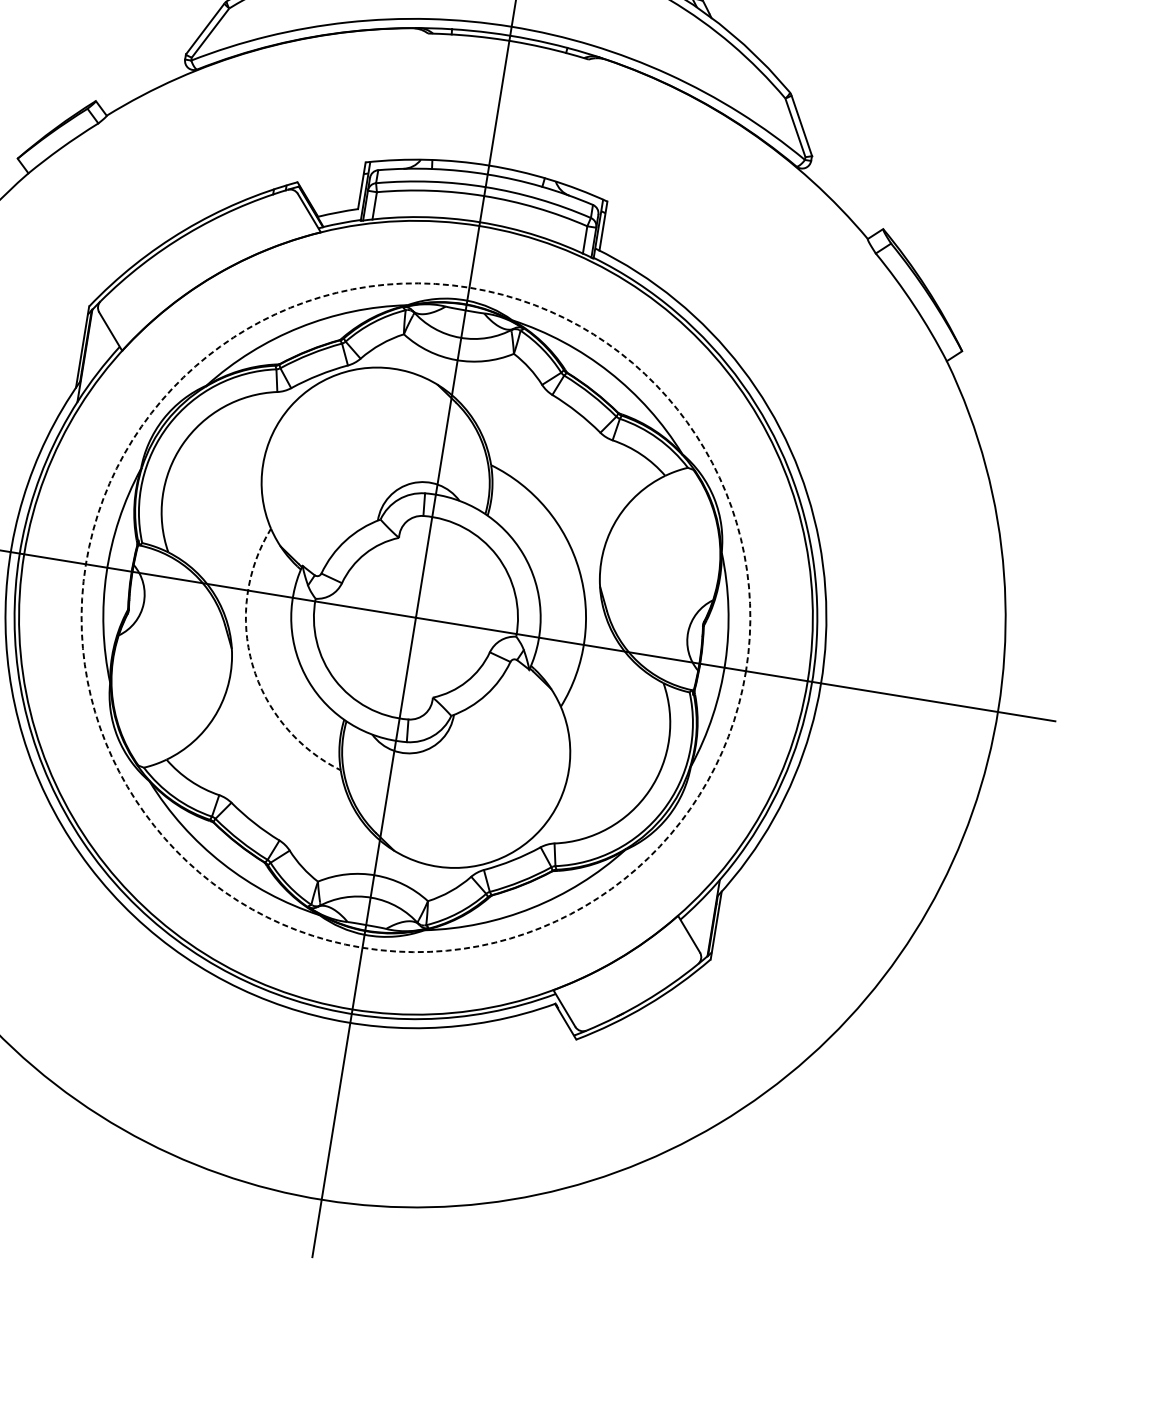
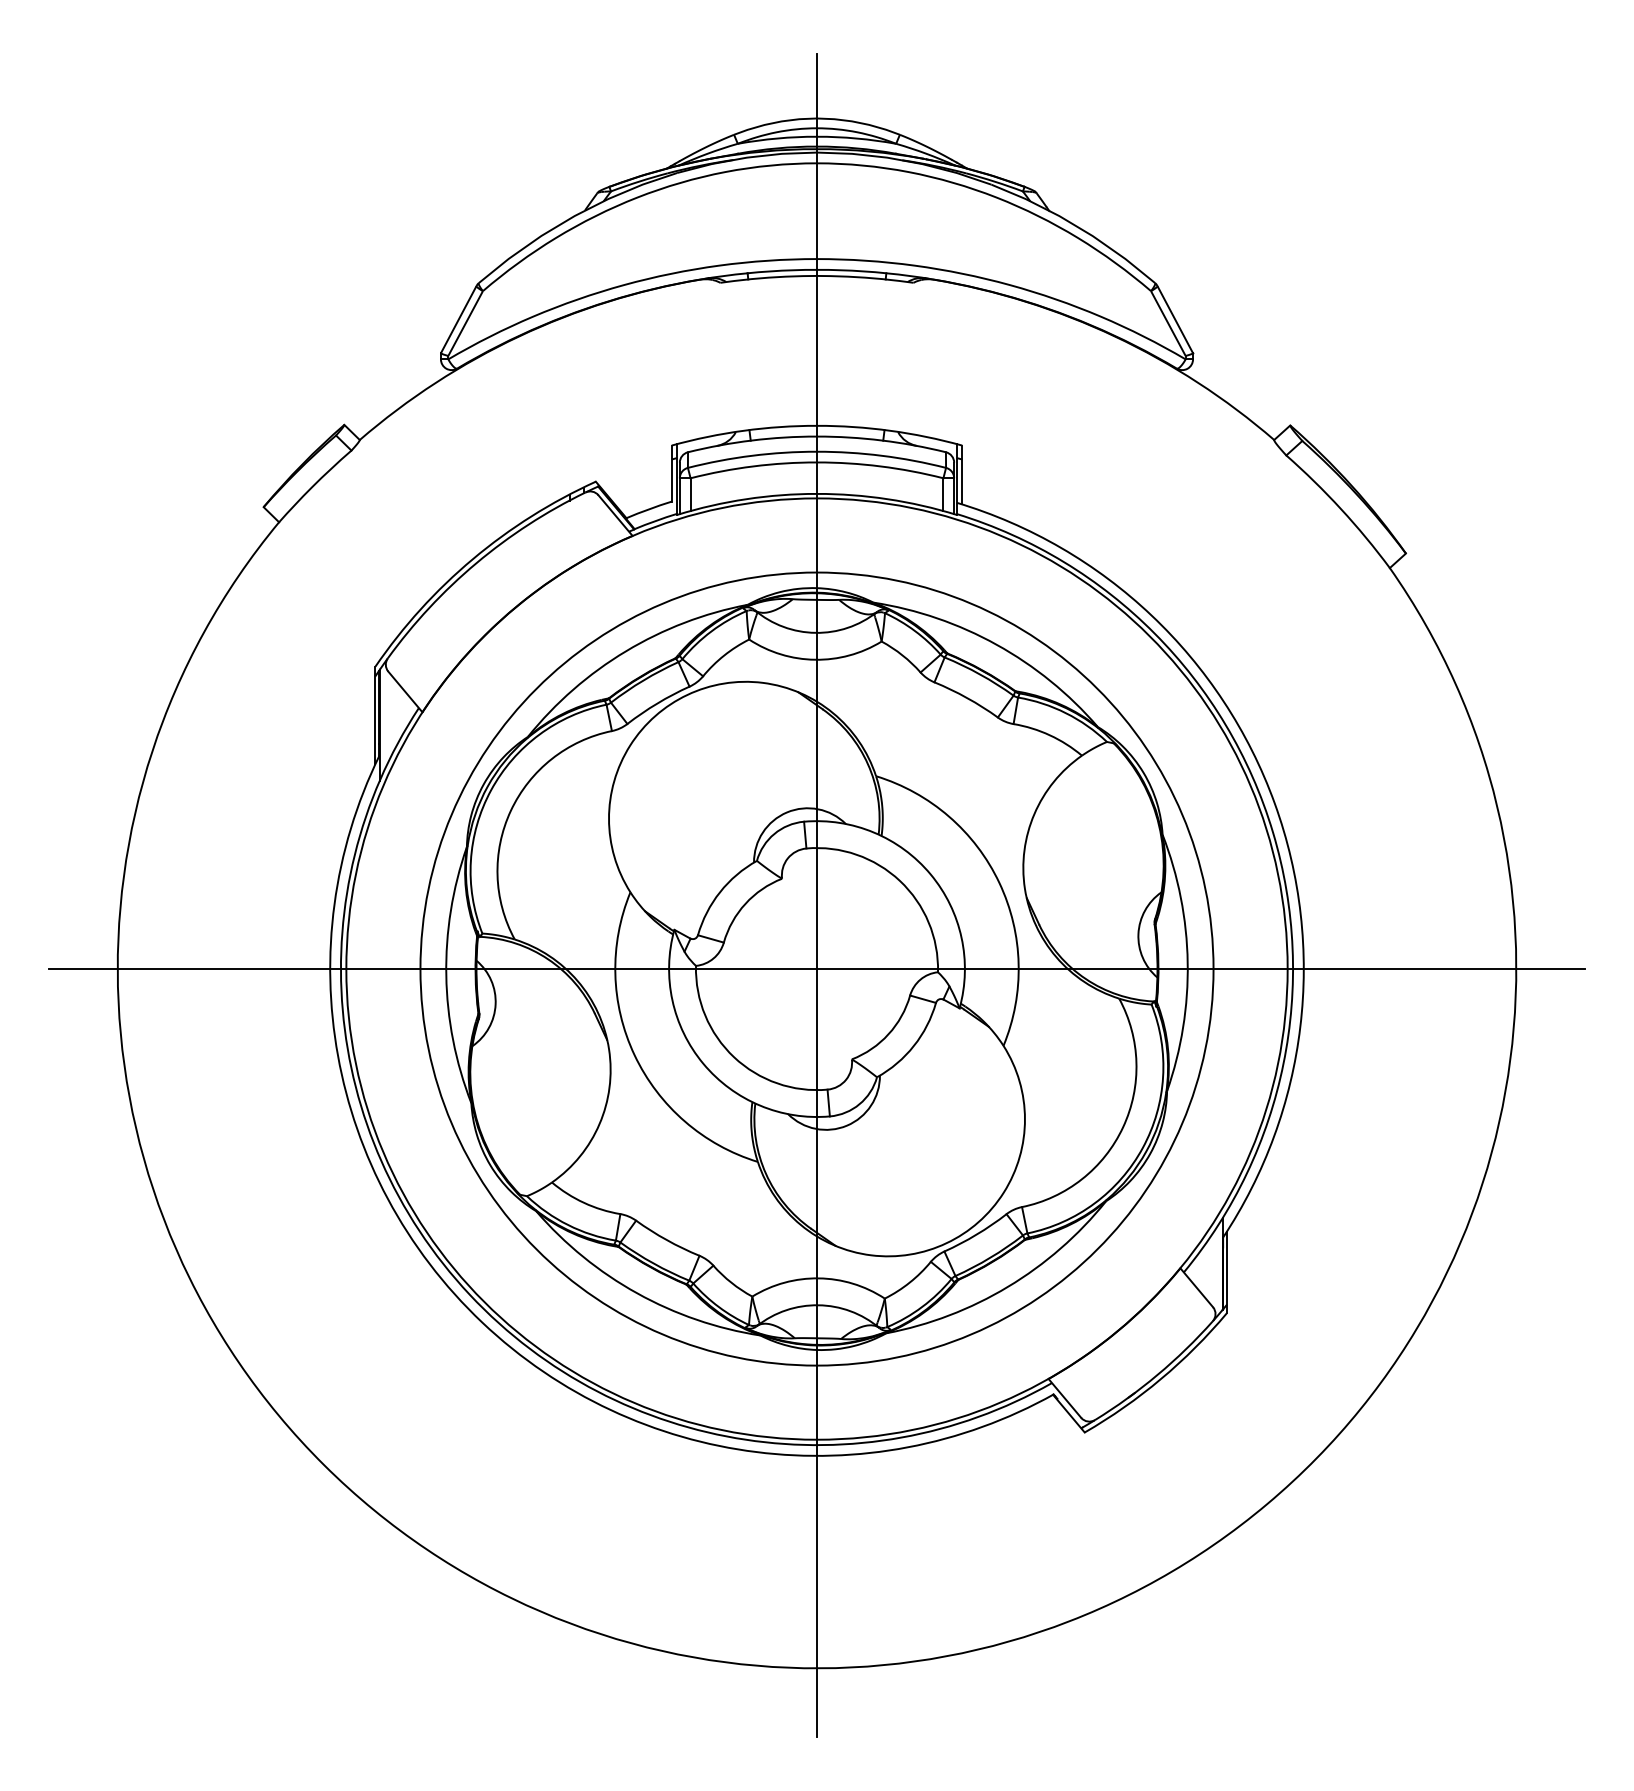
circle: (415, 617) -> (816, 968), dashed -> solid
arc: (252, 665) -> (634, 1055), dashed -> solid

